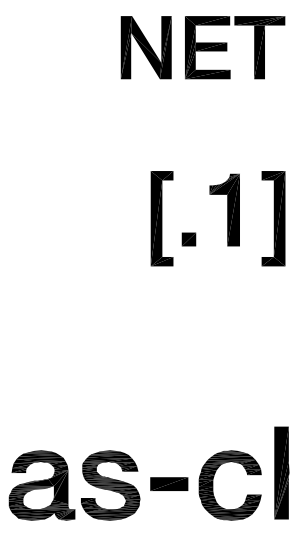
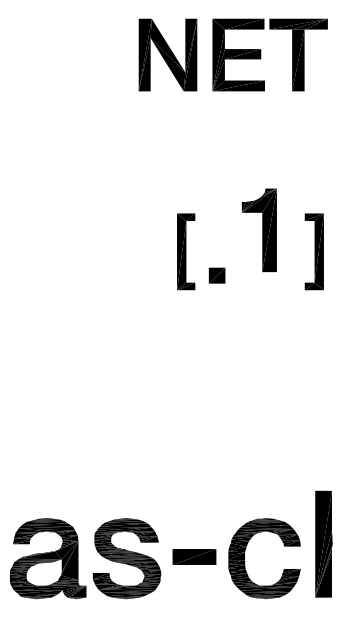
part: (224, 209) -> (259, 229), moved
part: (161, 218) -> (185, 251), size x0.7
part: (273, 218) -> (314, 251), size x0.7

